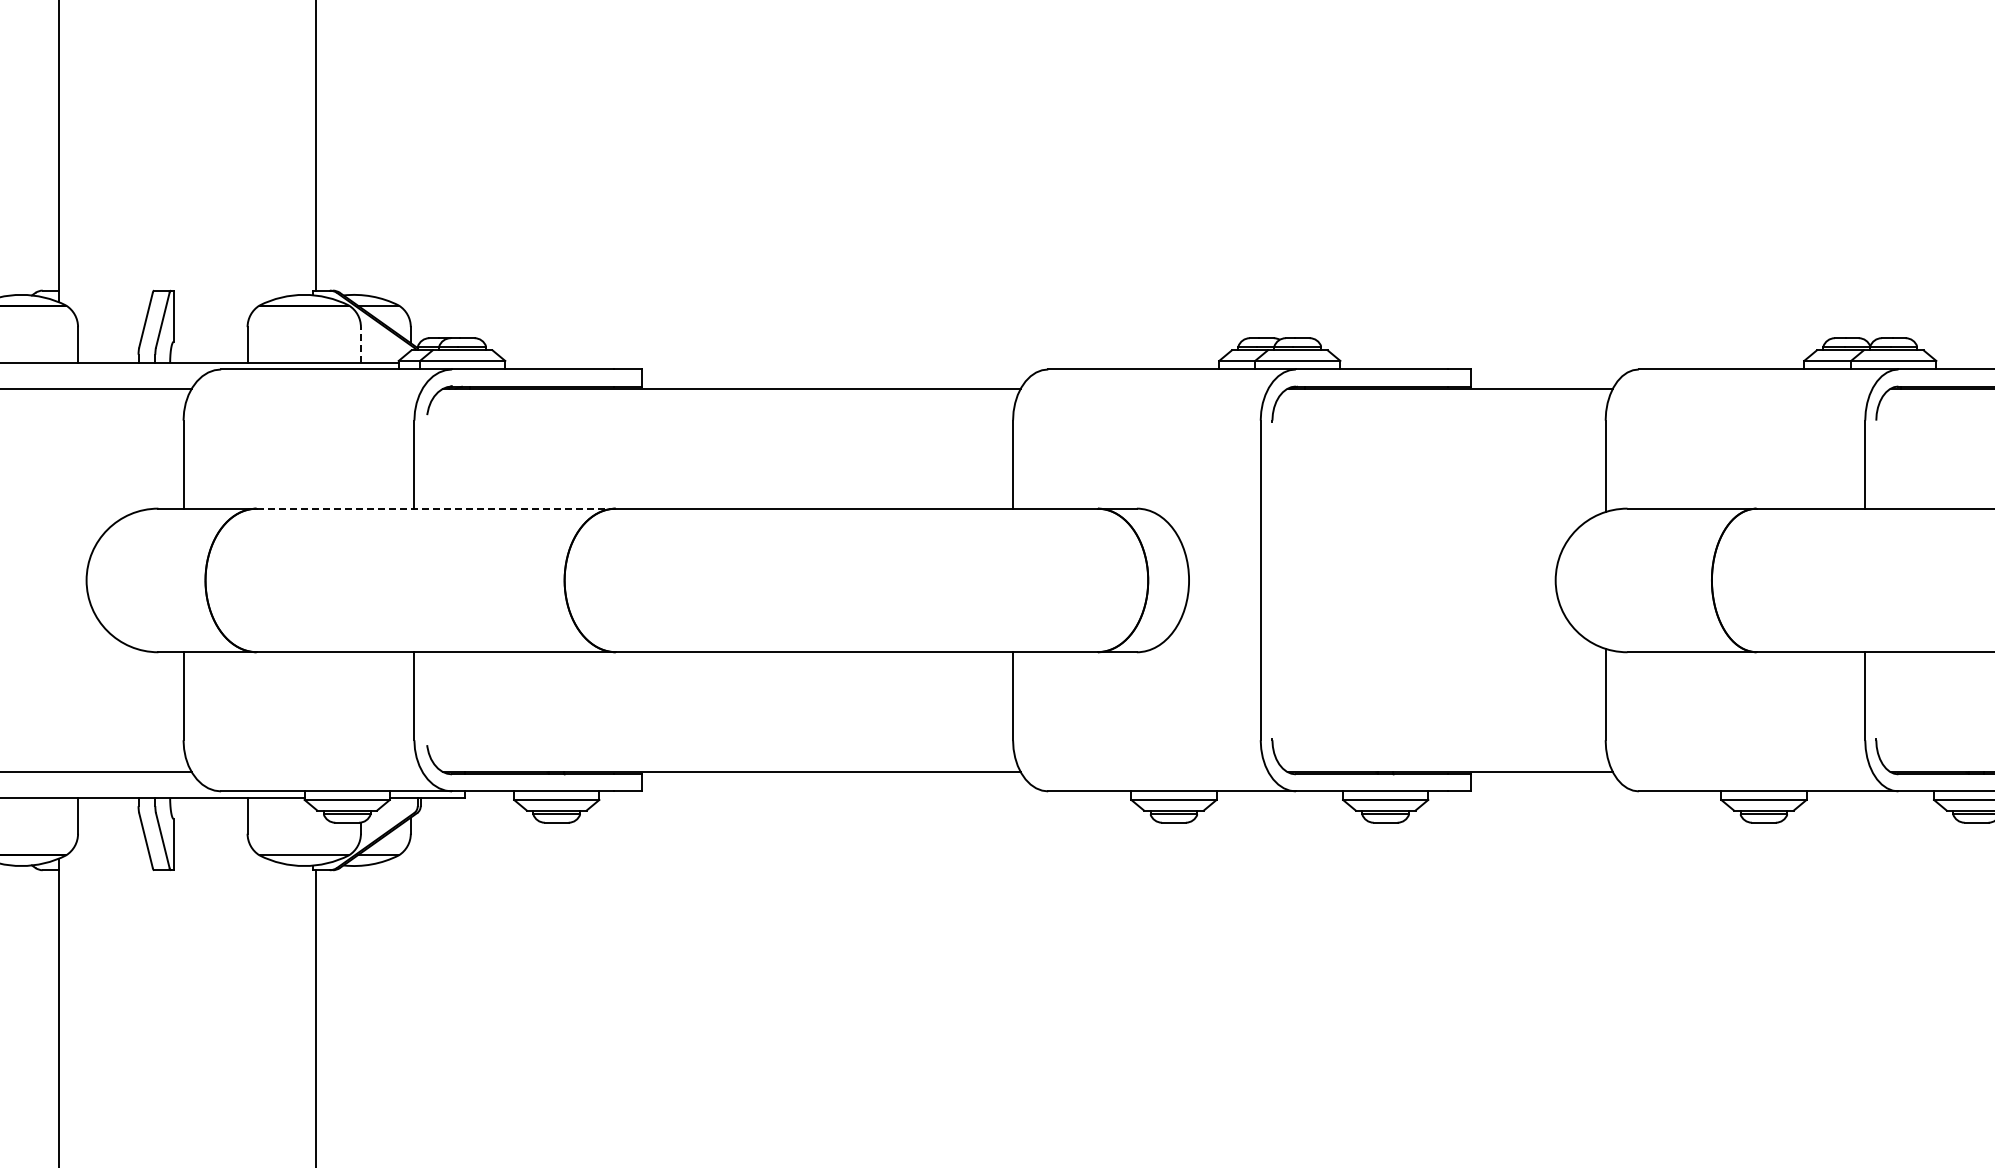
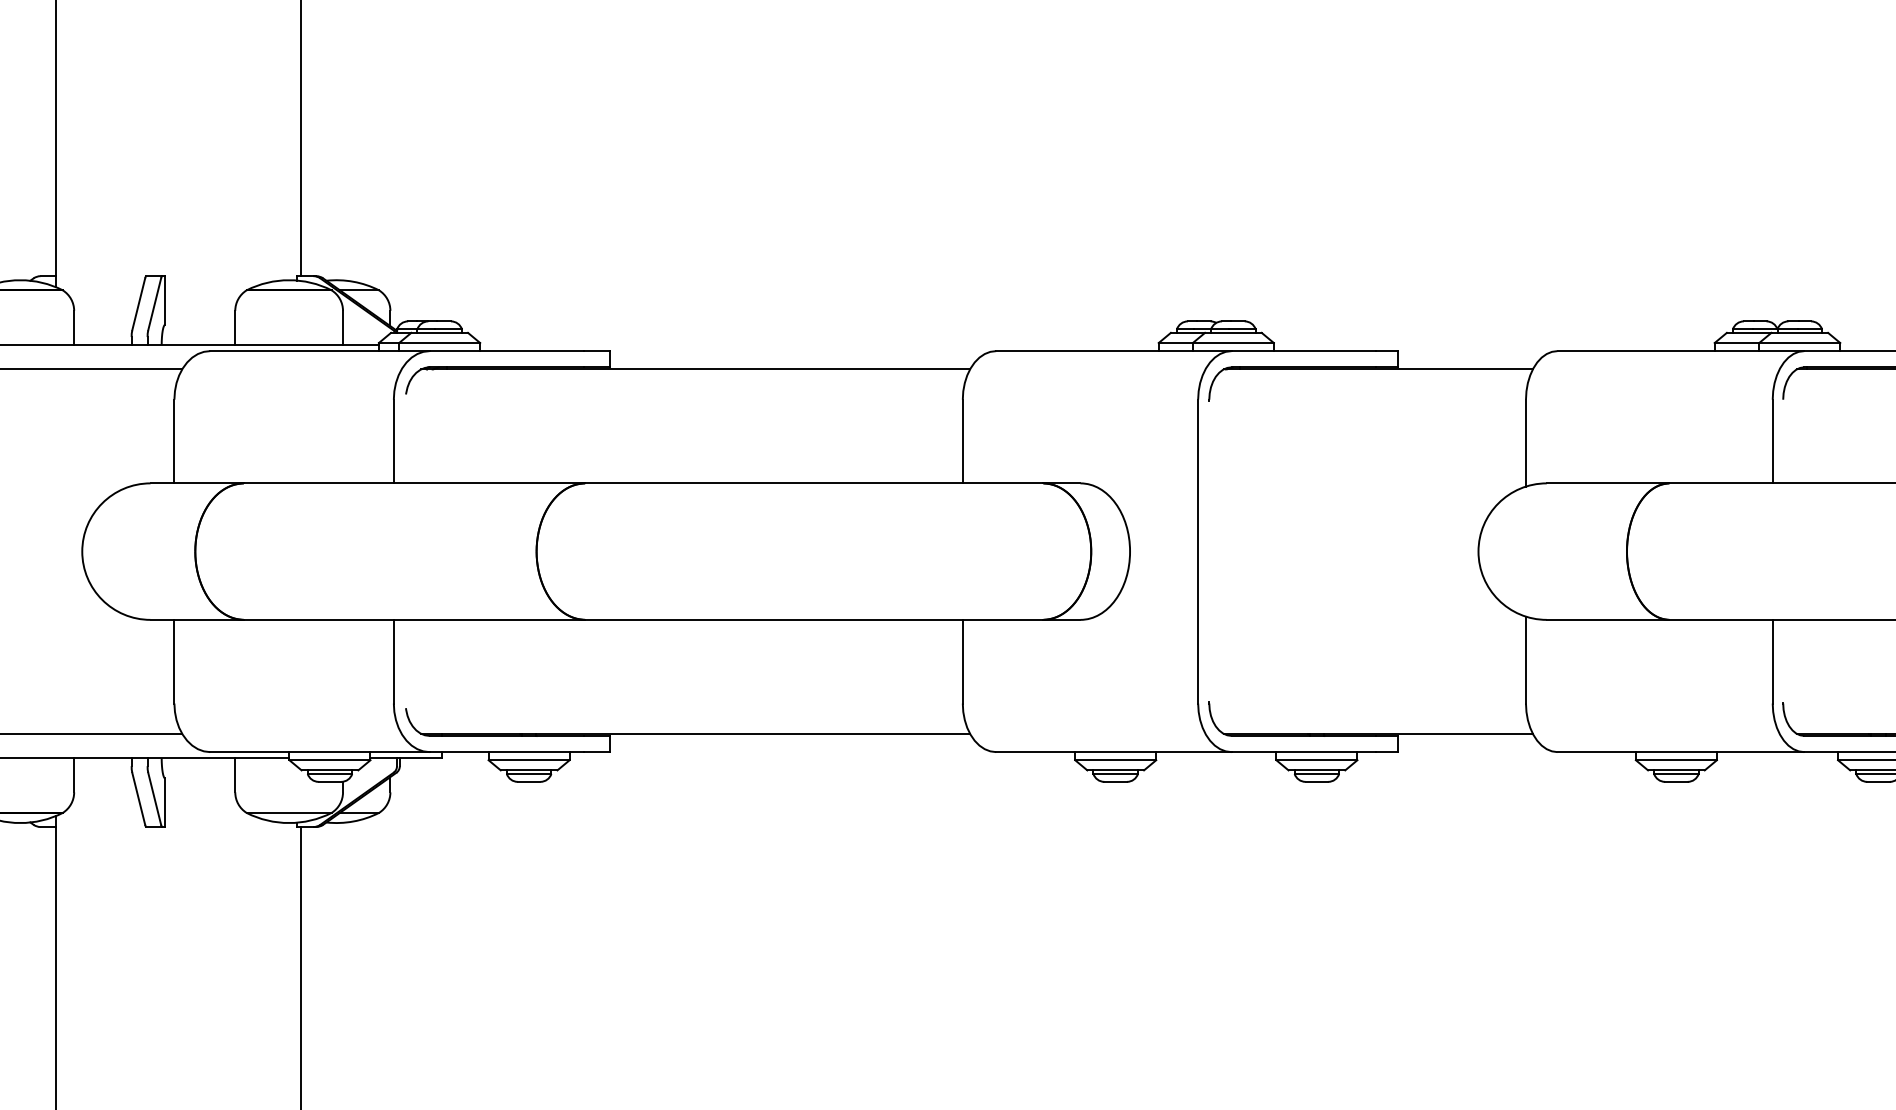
line: (360, 345) -> (342, 328), dashed -> solid
line: (436, 508) -> (414, 483), dashed -> solid

